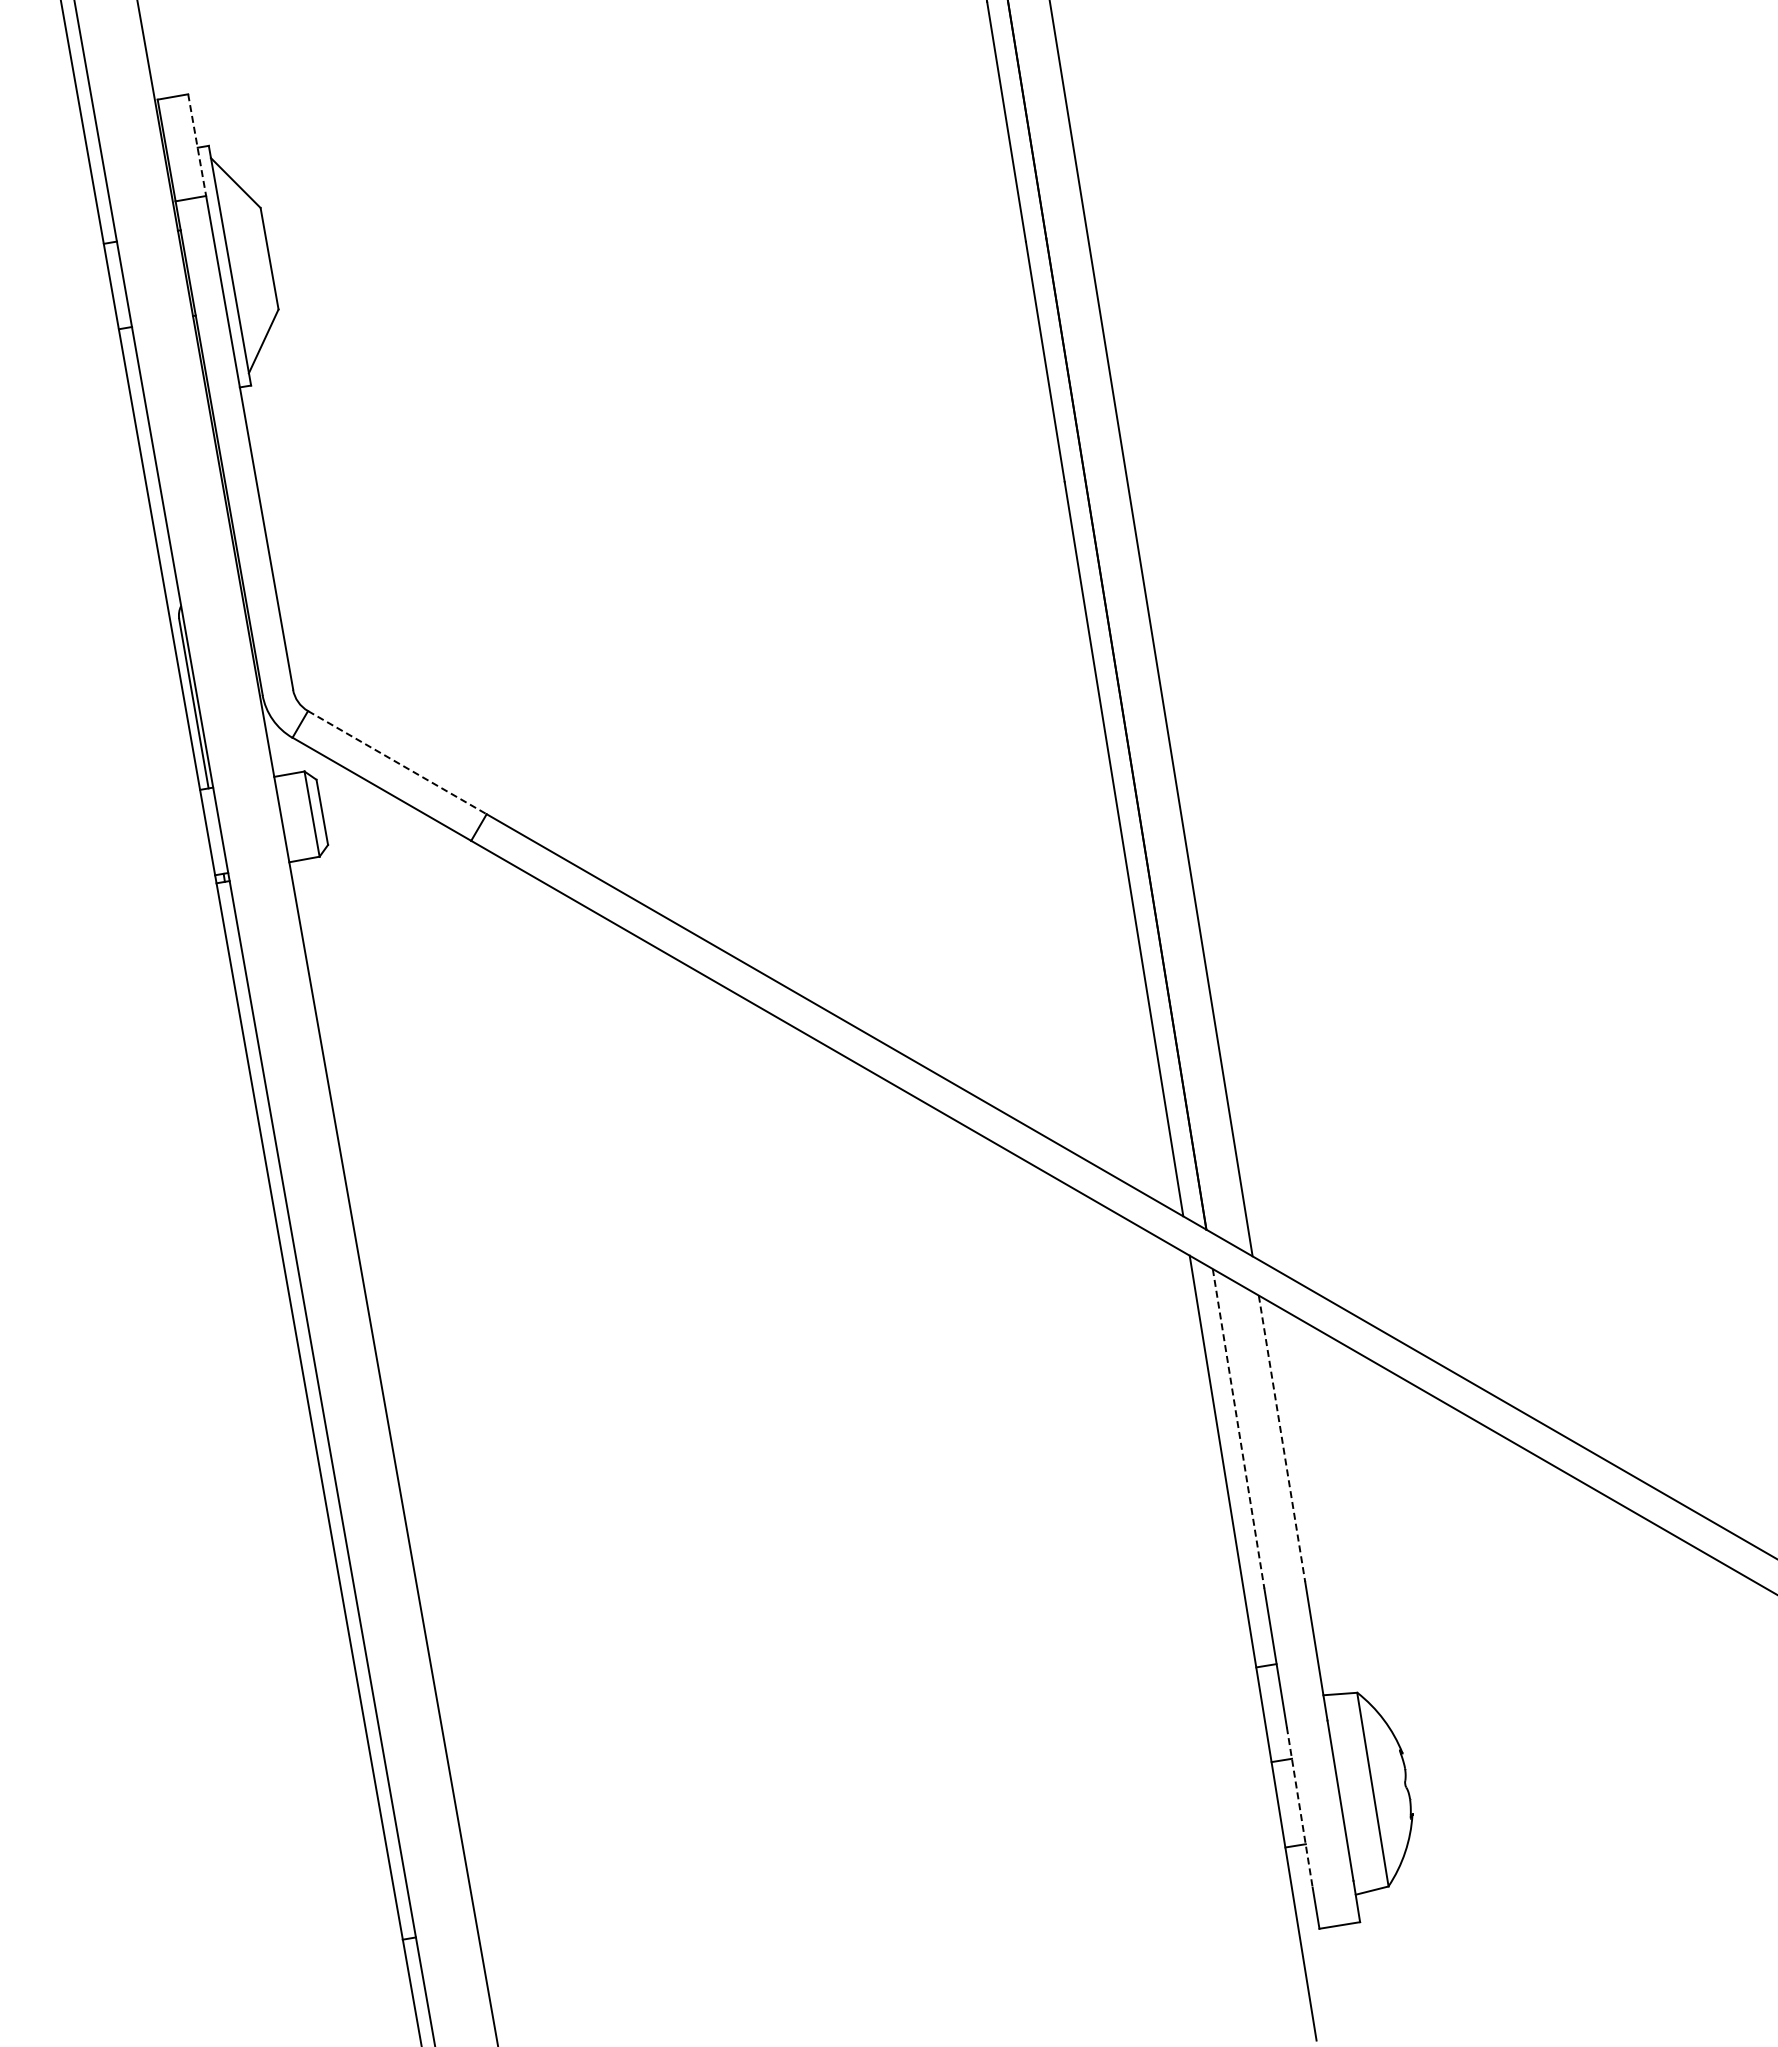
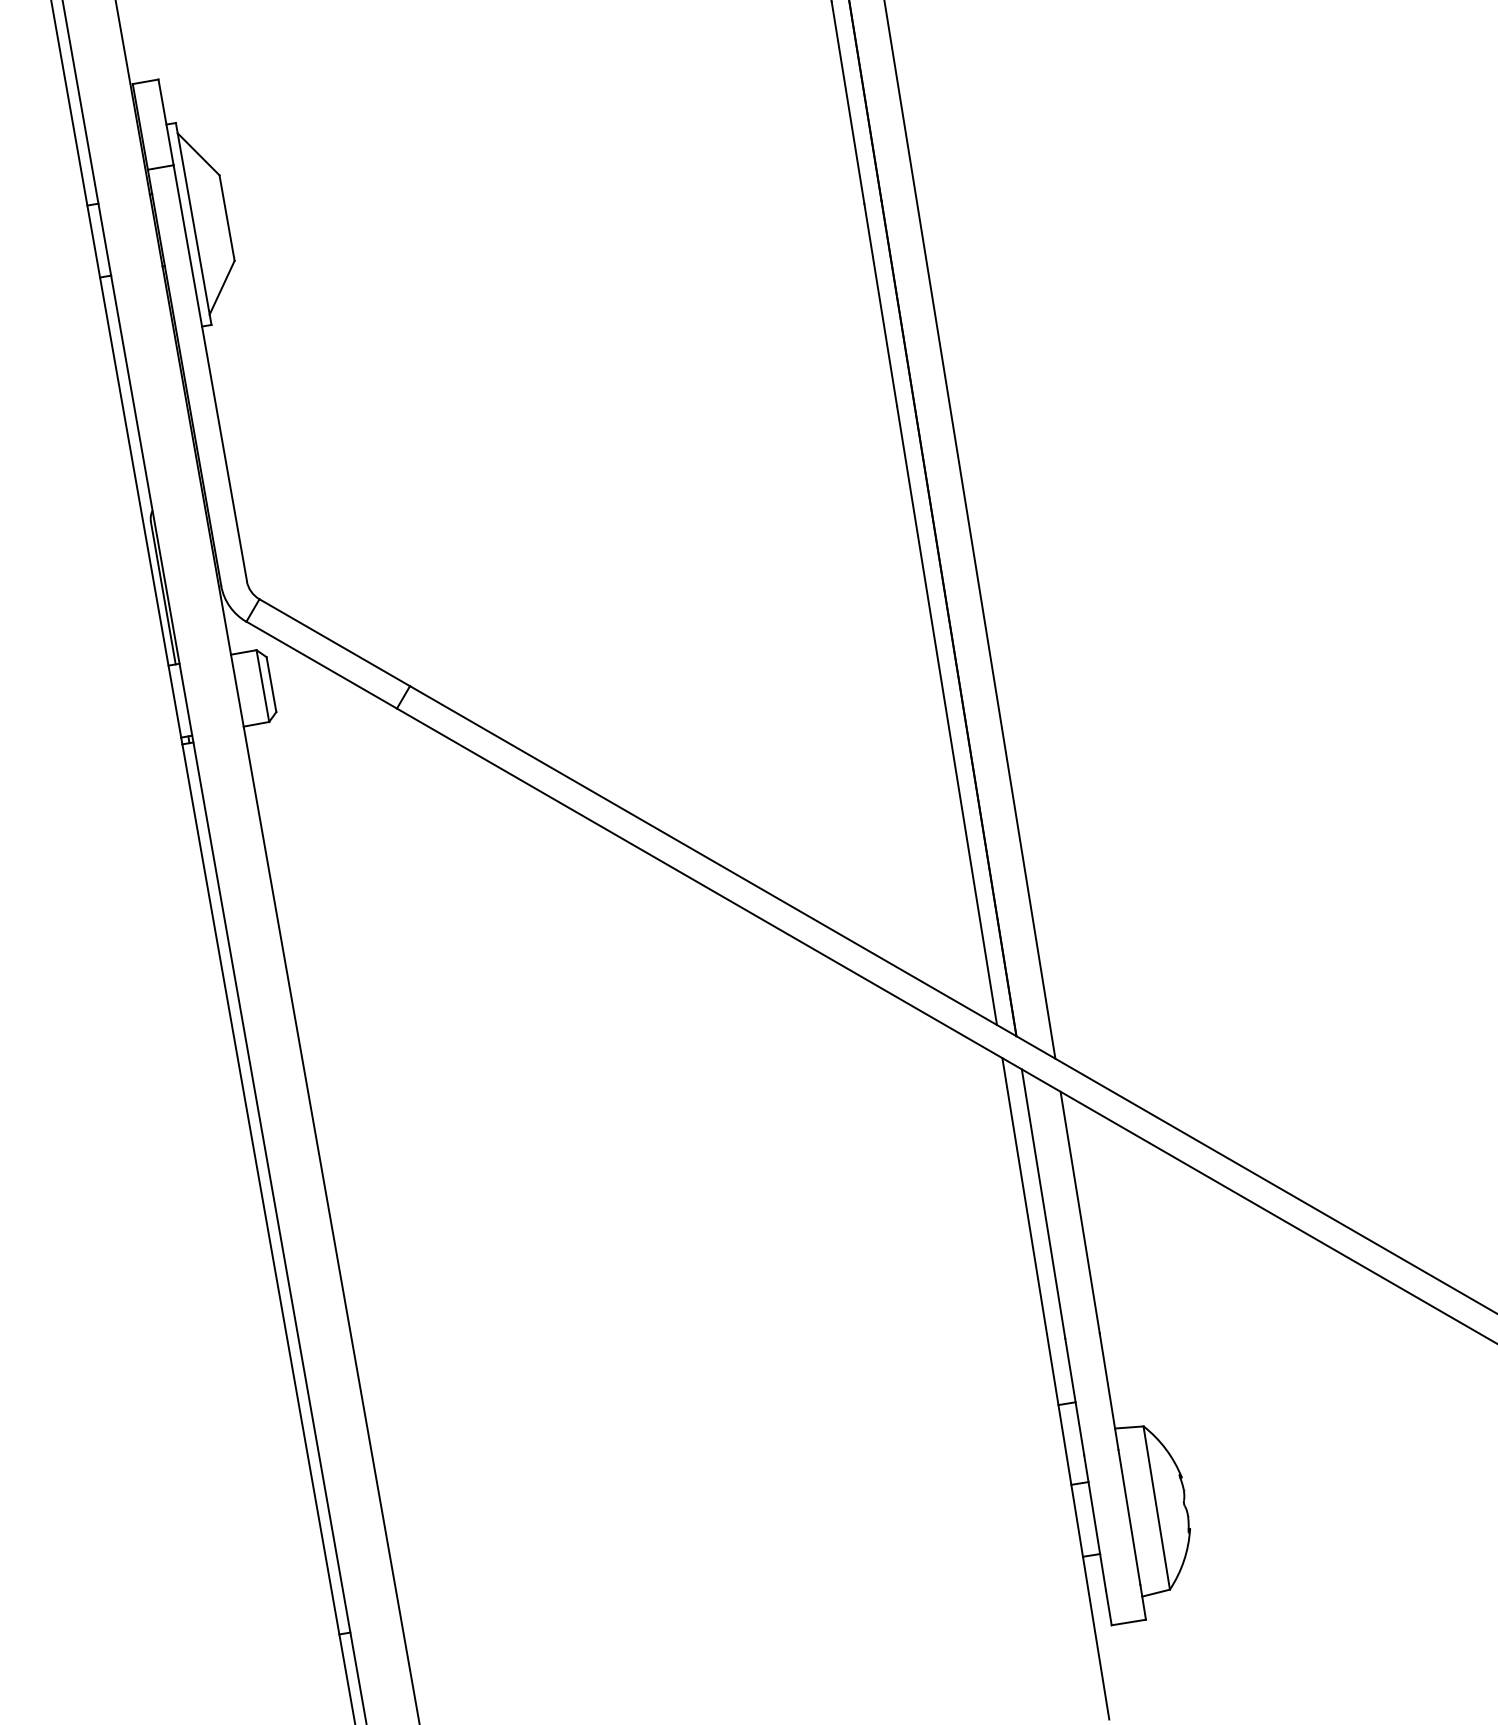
line: (197, 145) -> (166, 122), dashed -> solid
line: (397, 762) -> (334, 642), dashed -> solid
line: (1238, 1428) -> (1043, 1203), dashed -> solid
line: (1282, 1439) -> (1080, 1213), dashed -> solid
line: (1299, 1807) -> (1094, 1523), dashed -> solid

